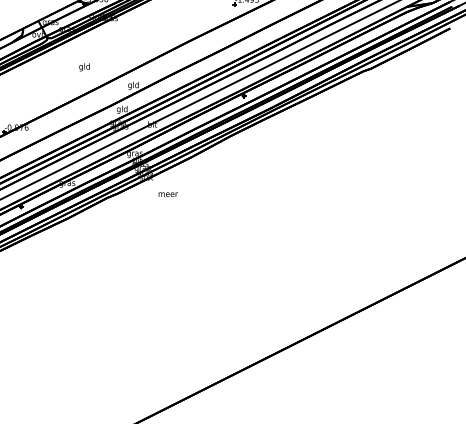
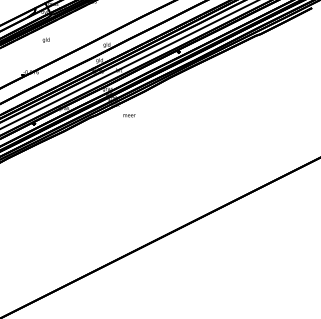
text: (83, 66) -> (45, 39), moved

